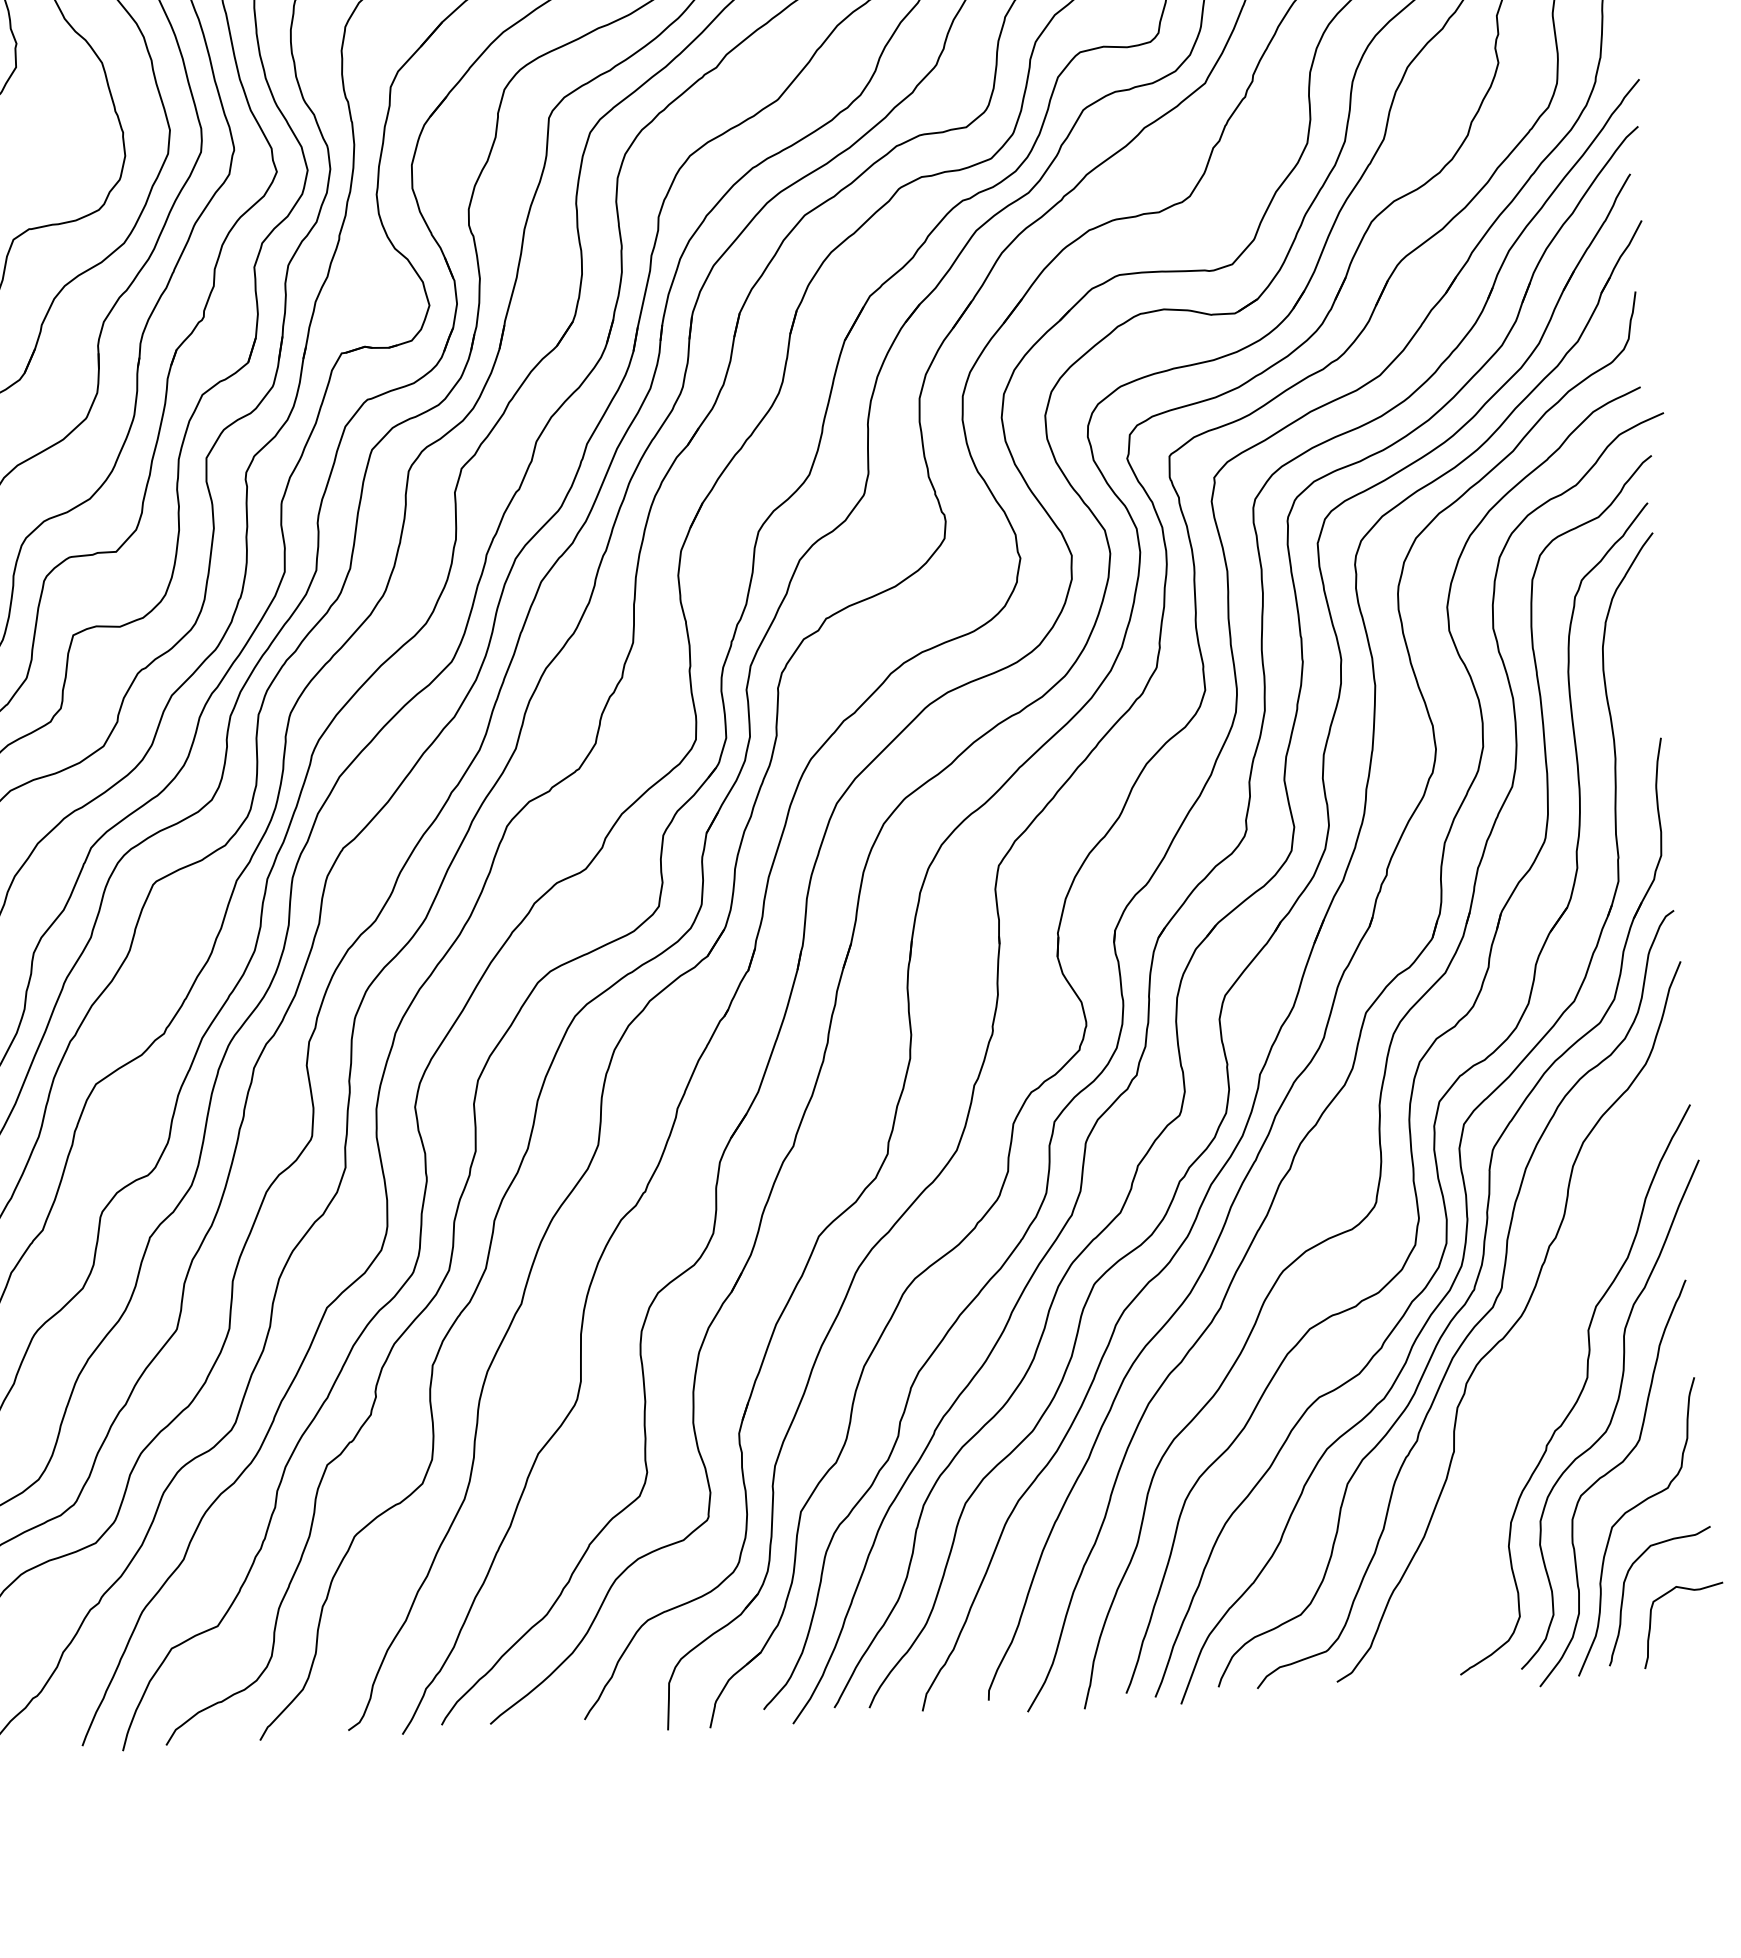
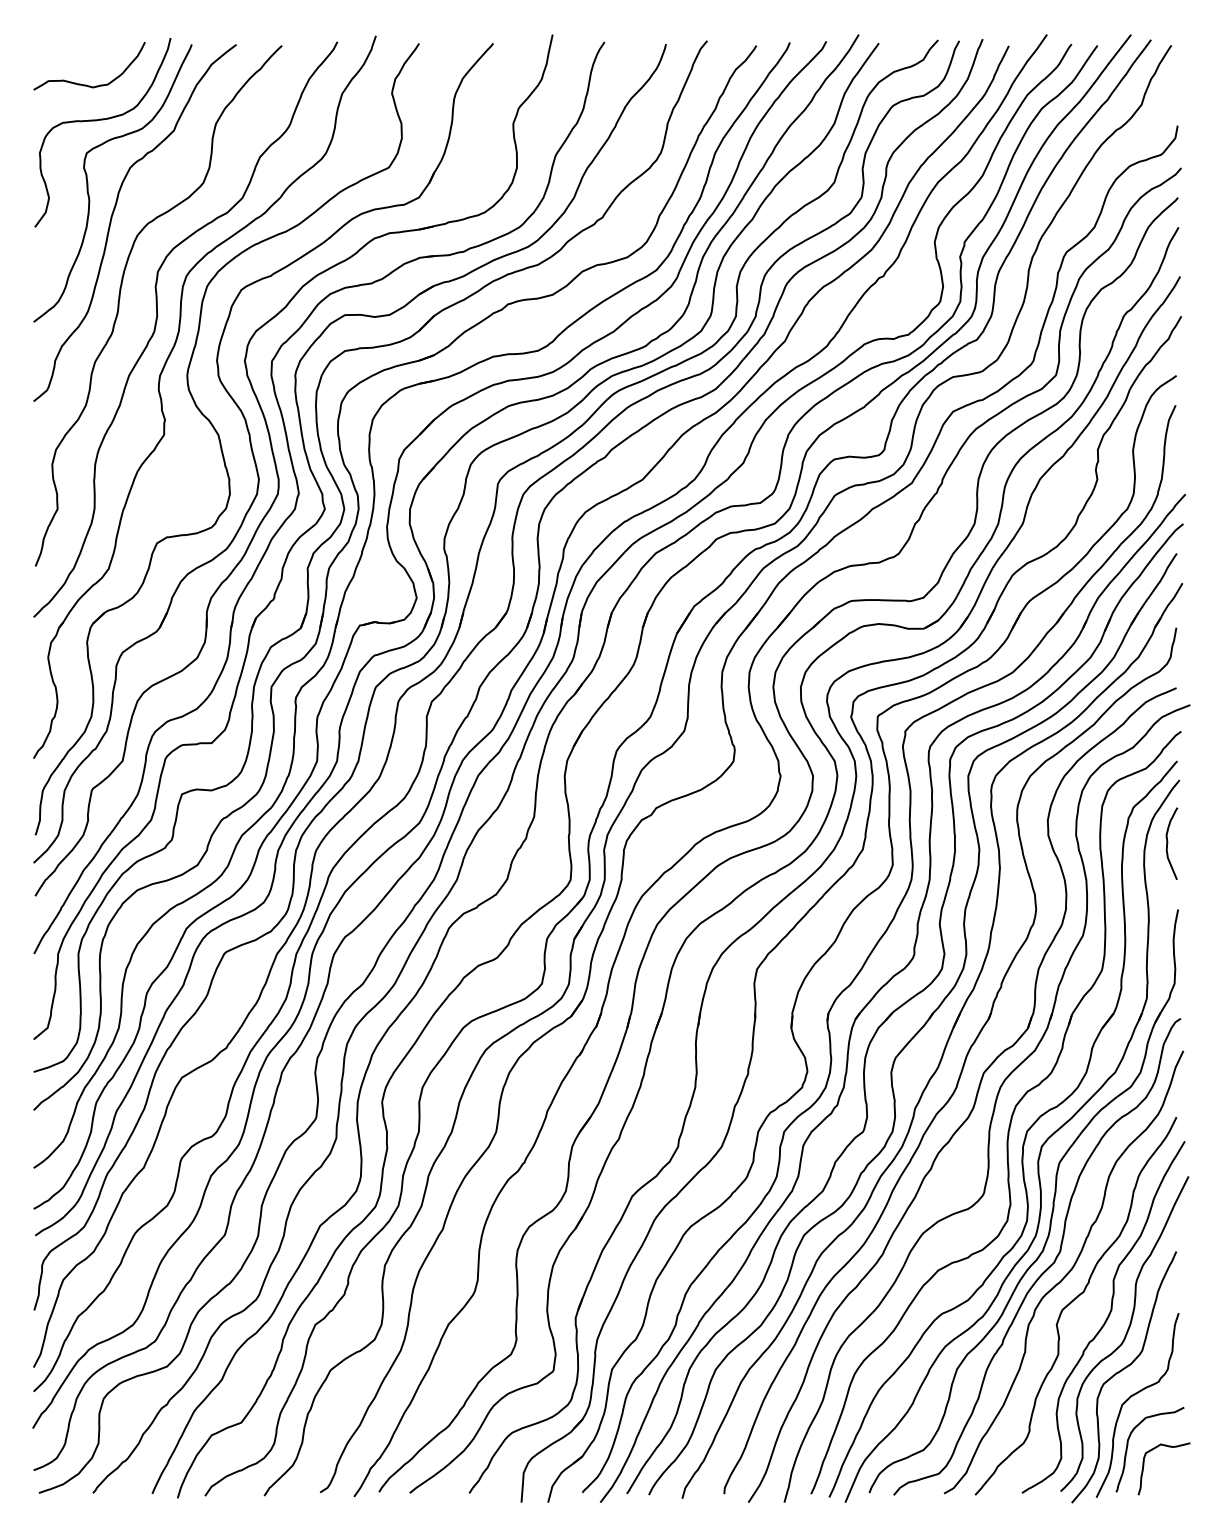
curve: (1640, 634) -> (1168, 843), added
curve: (1525, 1368) -> (1072, 1302), added

